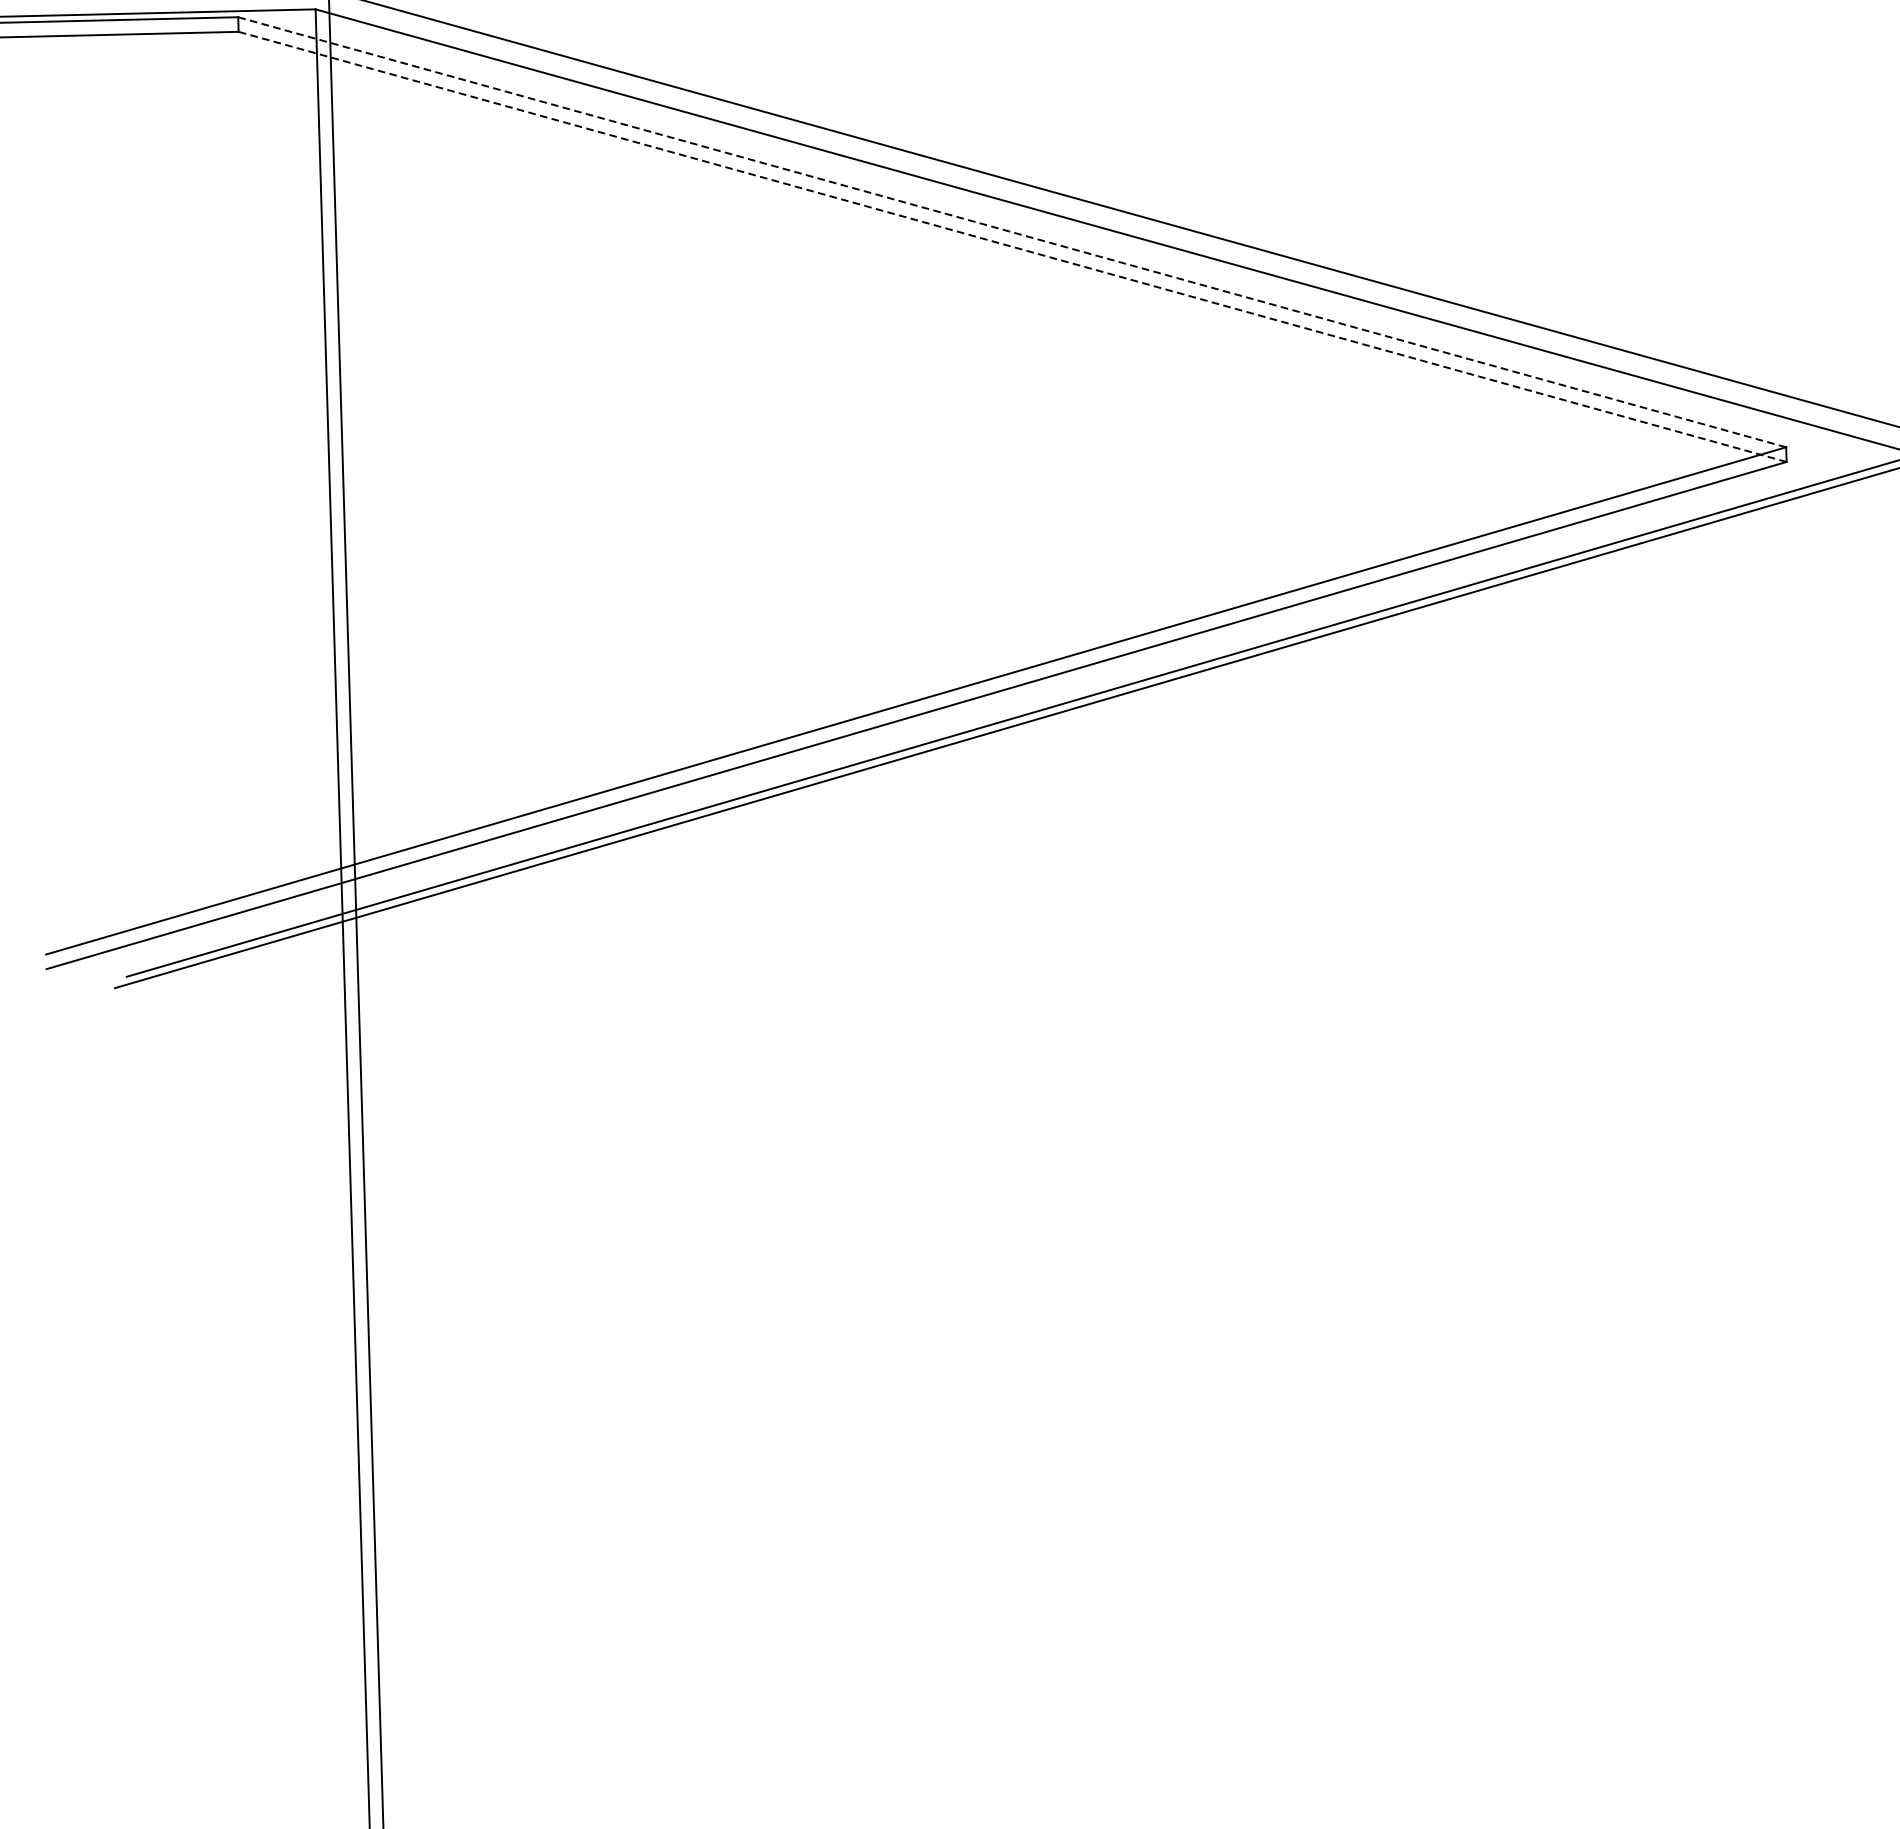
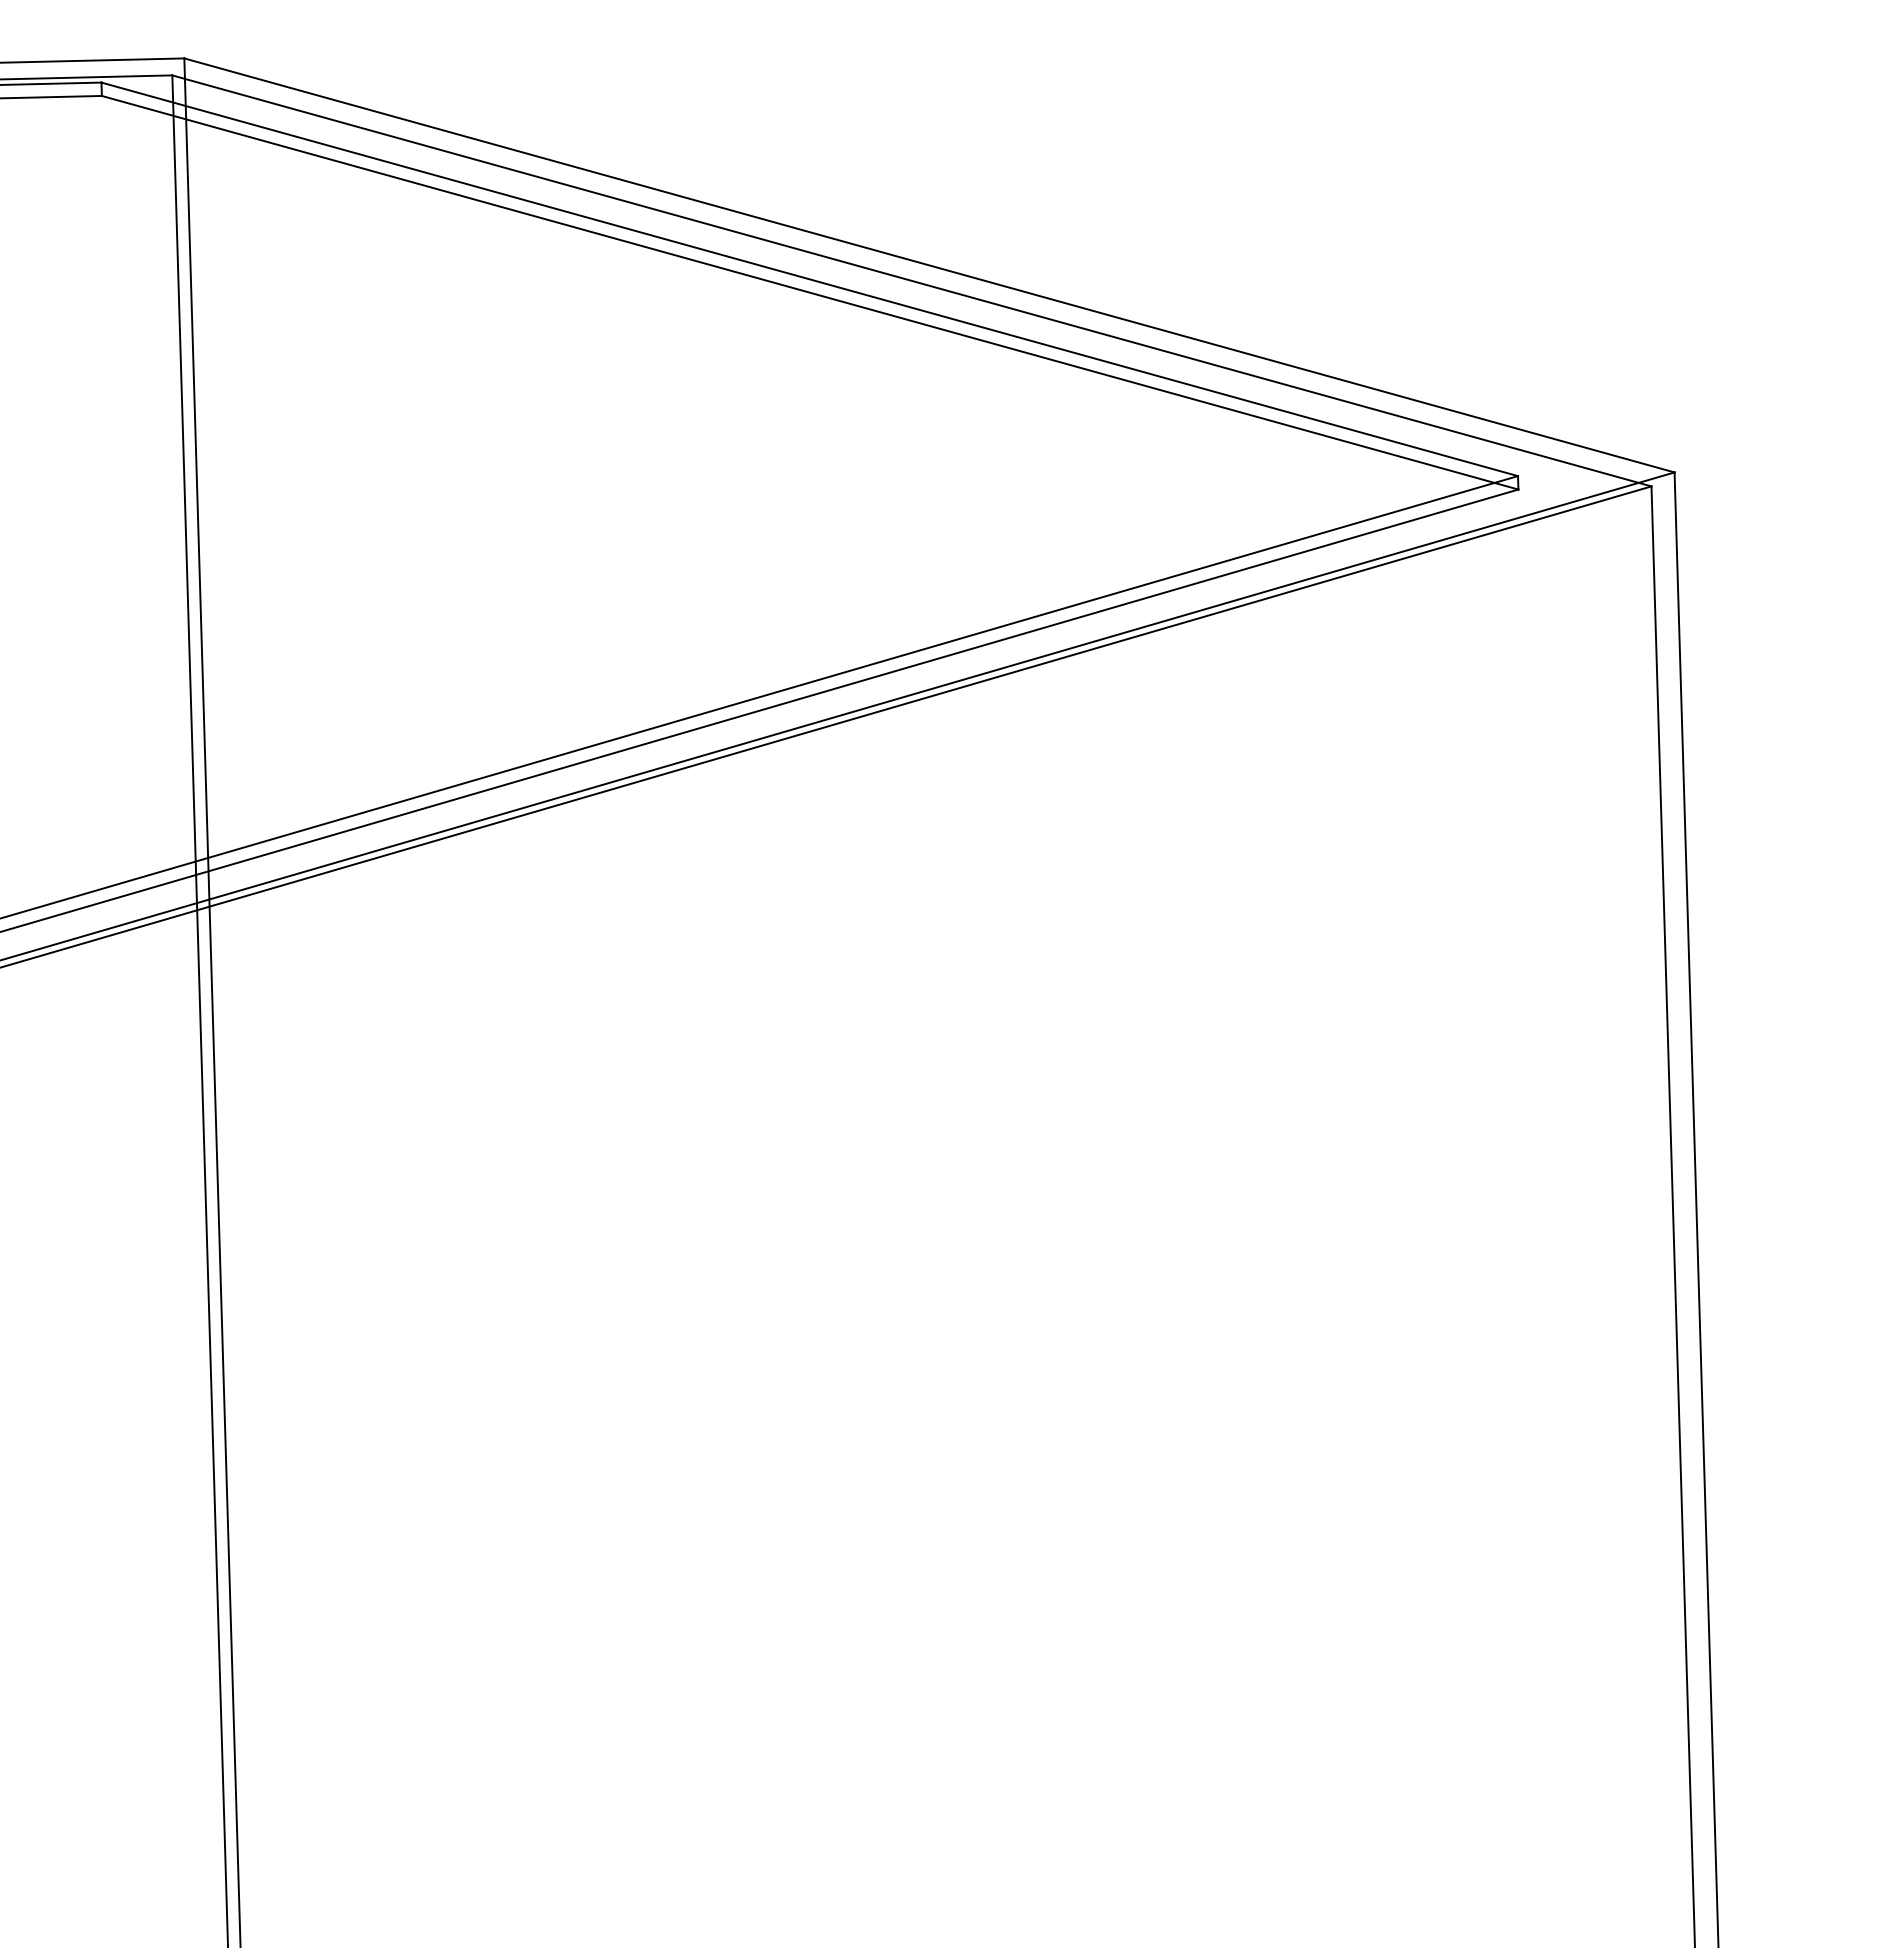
line: (1011, 232) -> (809, 279), dashed -> solid
line: (1011, 246) -> (809, 292), dashed -> solid

